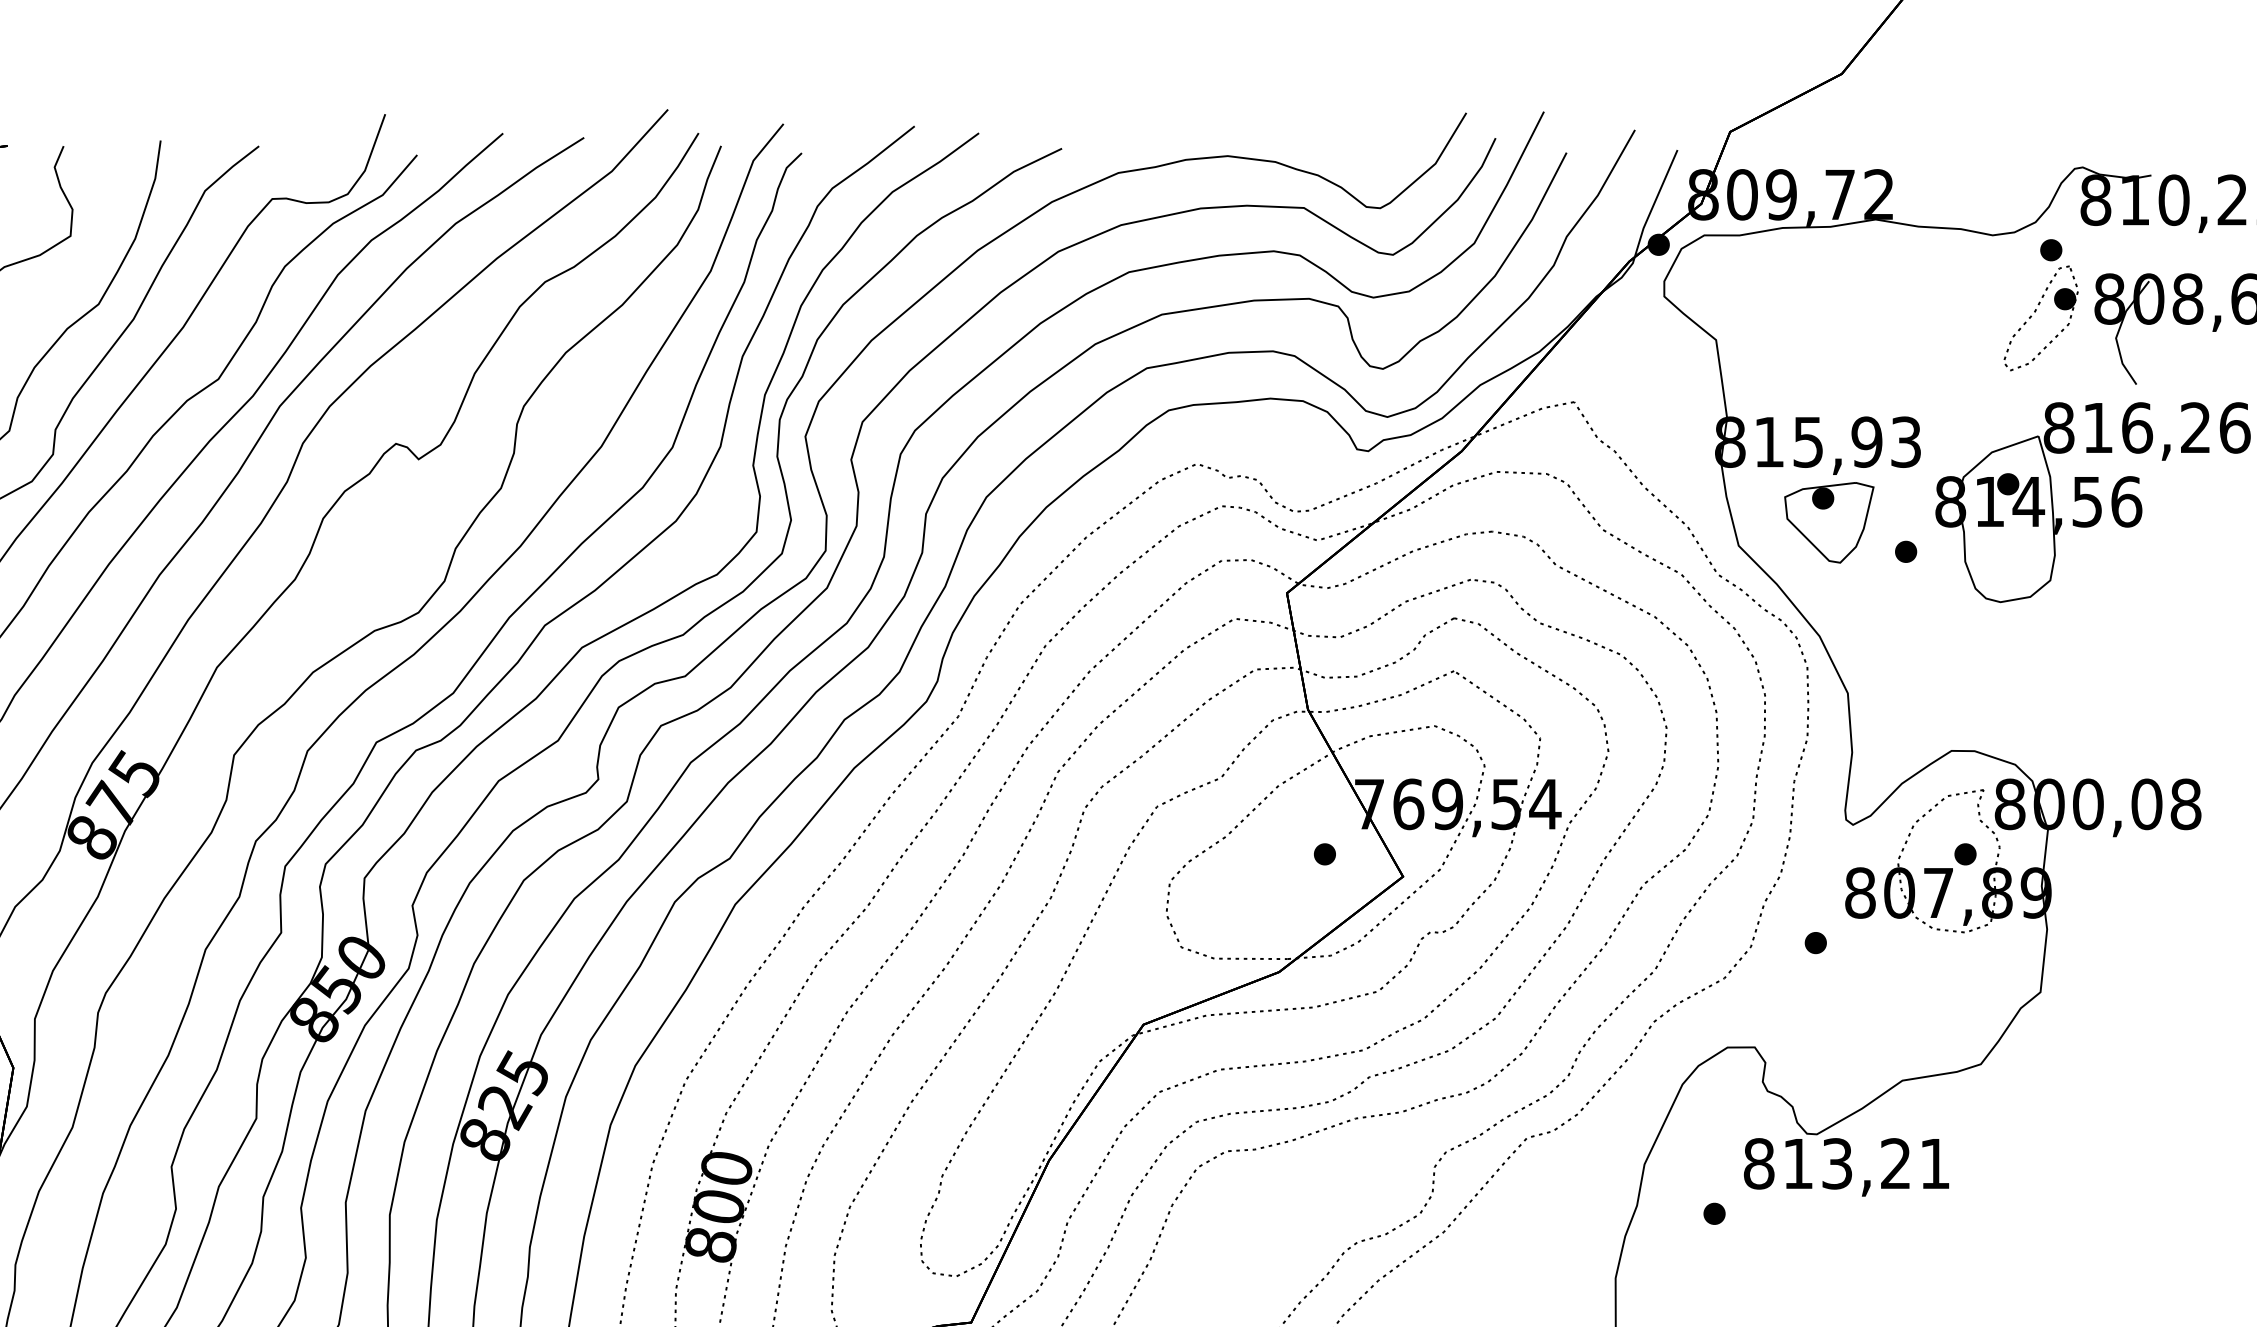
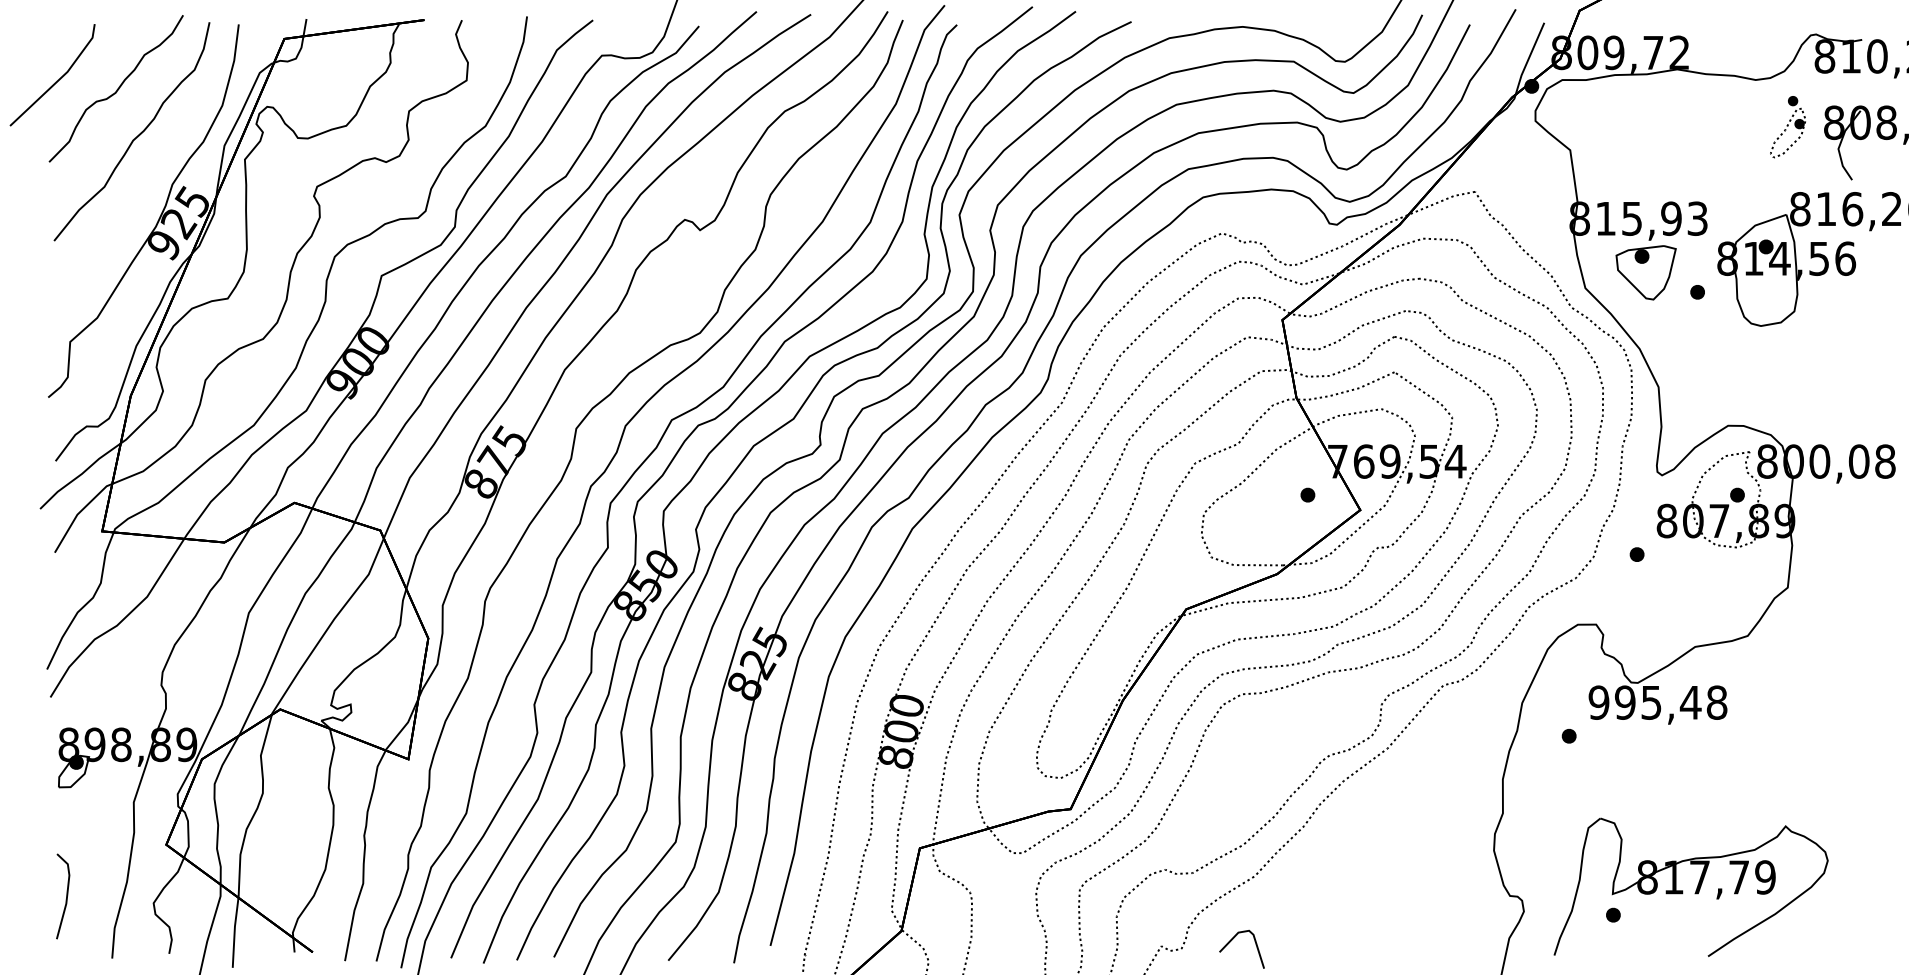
part: (2041, 304) -> (1788, 126), size x0.7
text: (1846, 1163) -> (1657, 702), 813,21 -> 995,48

